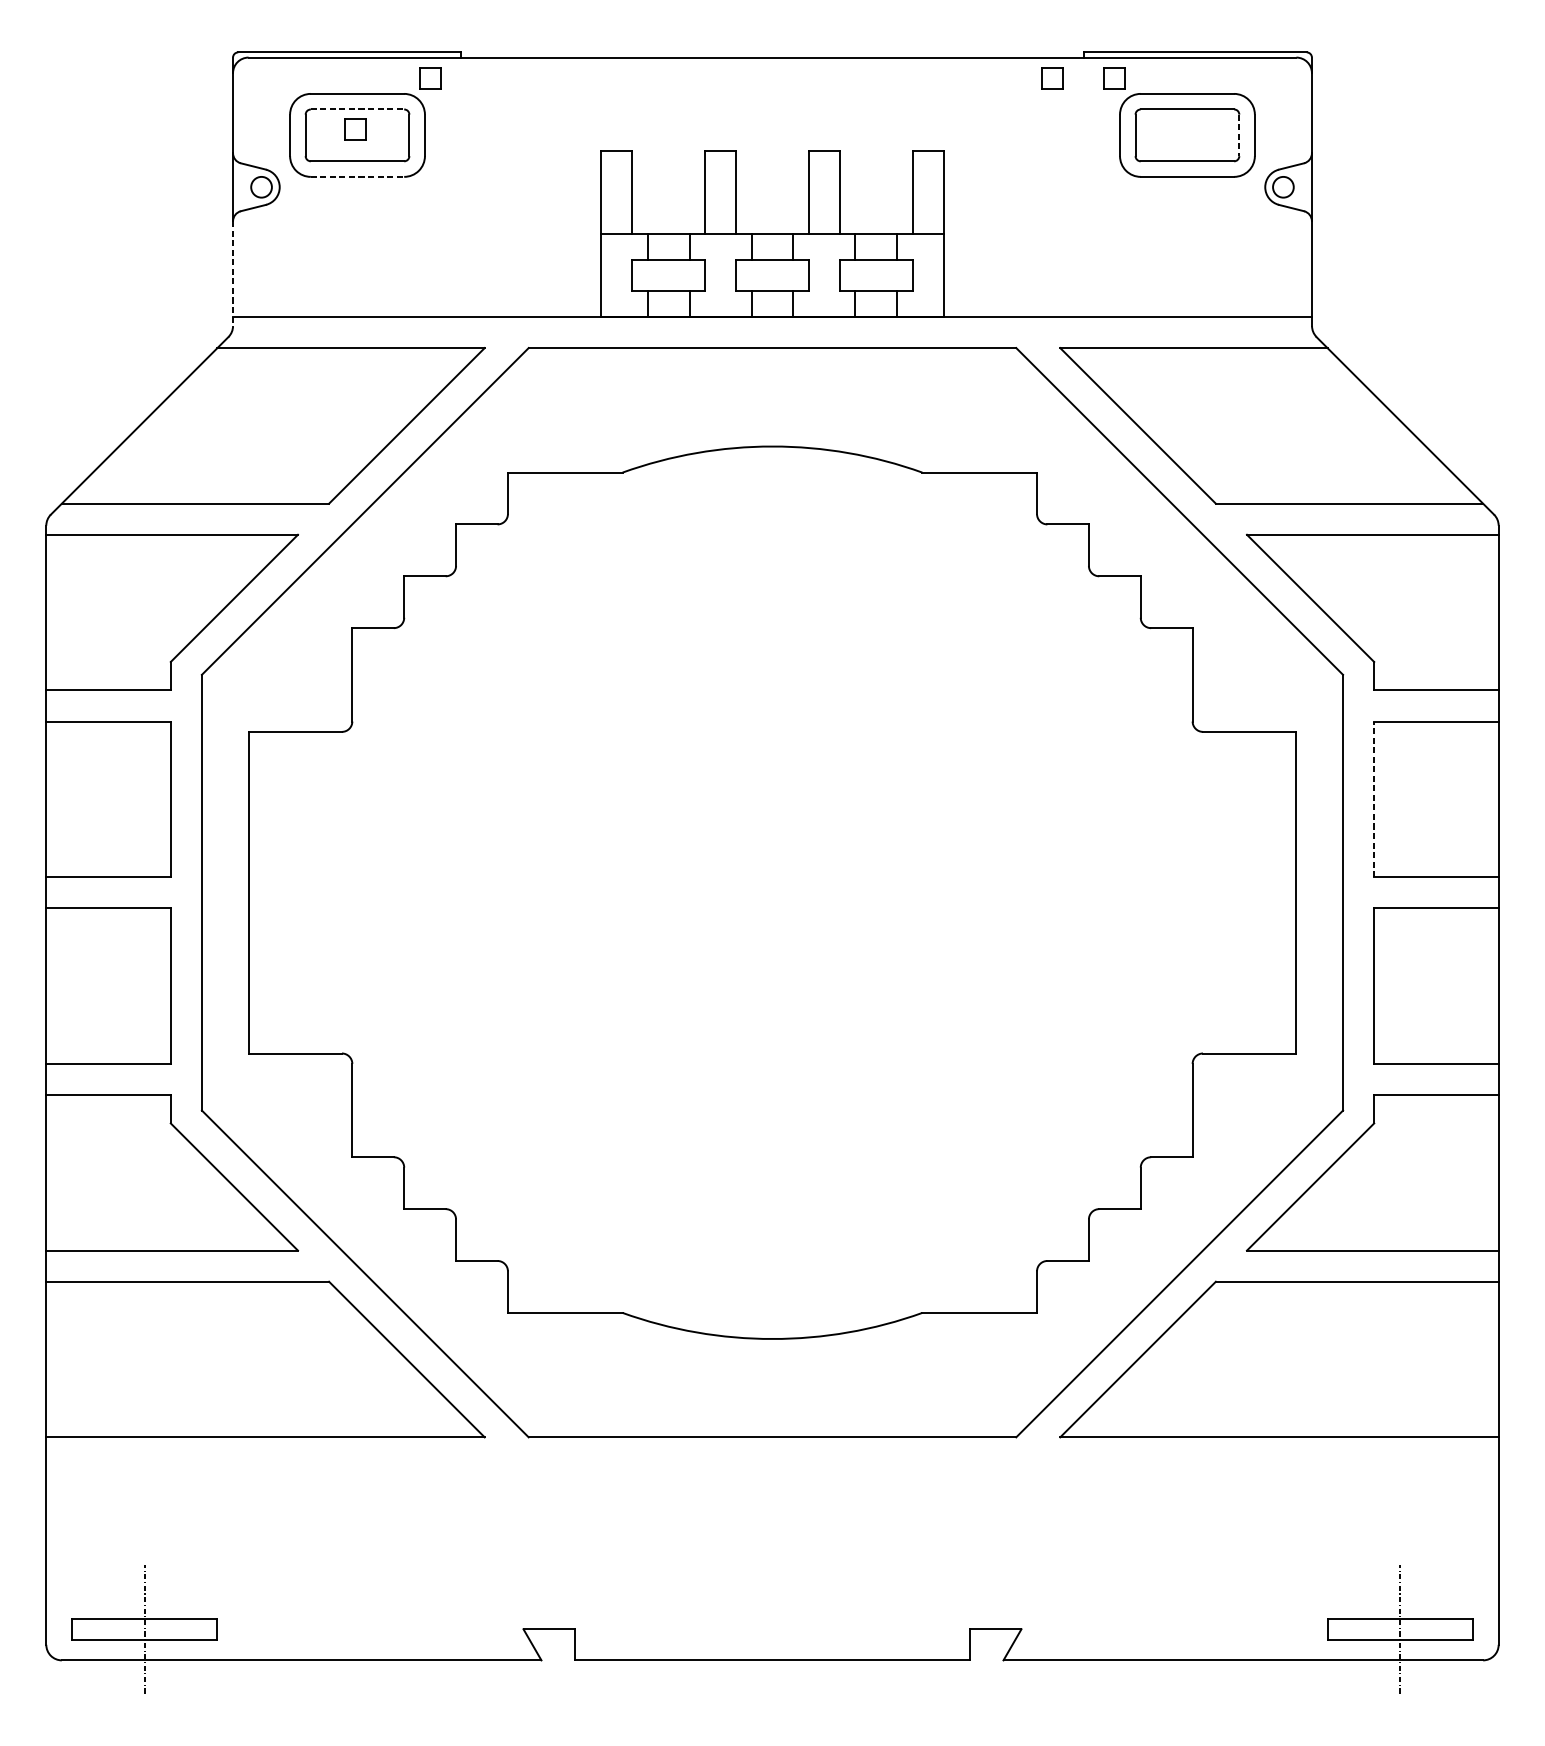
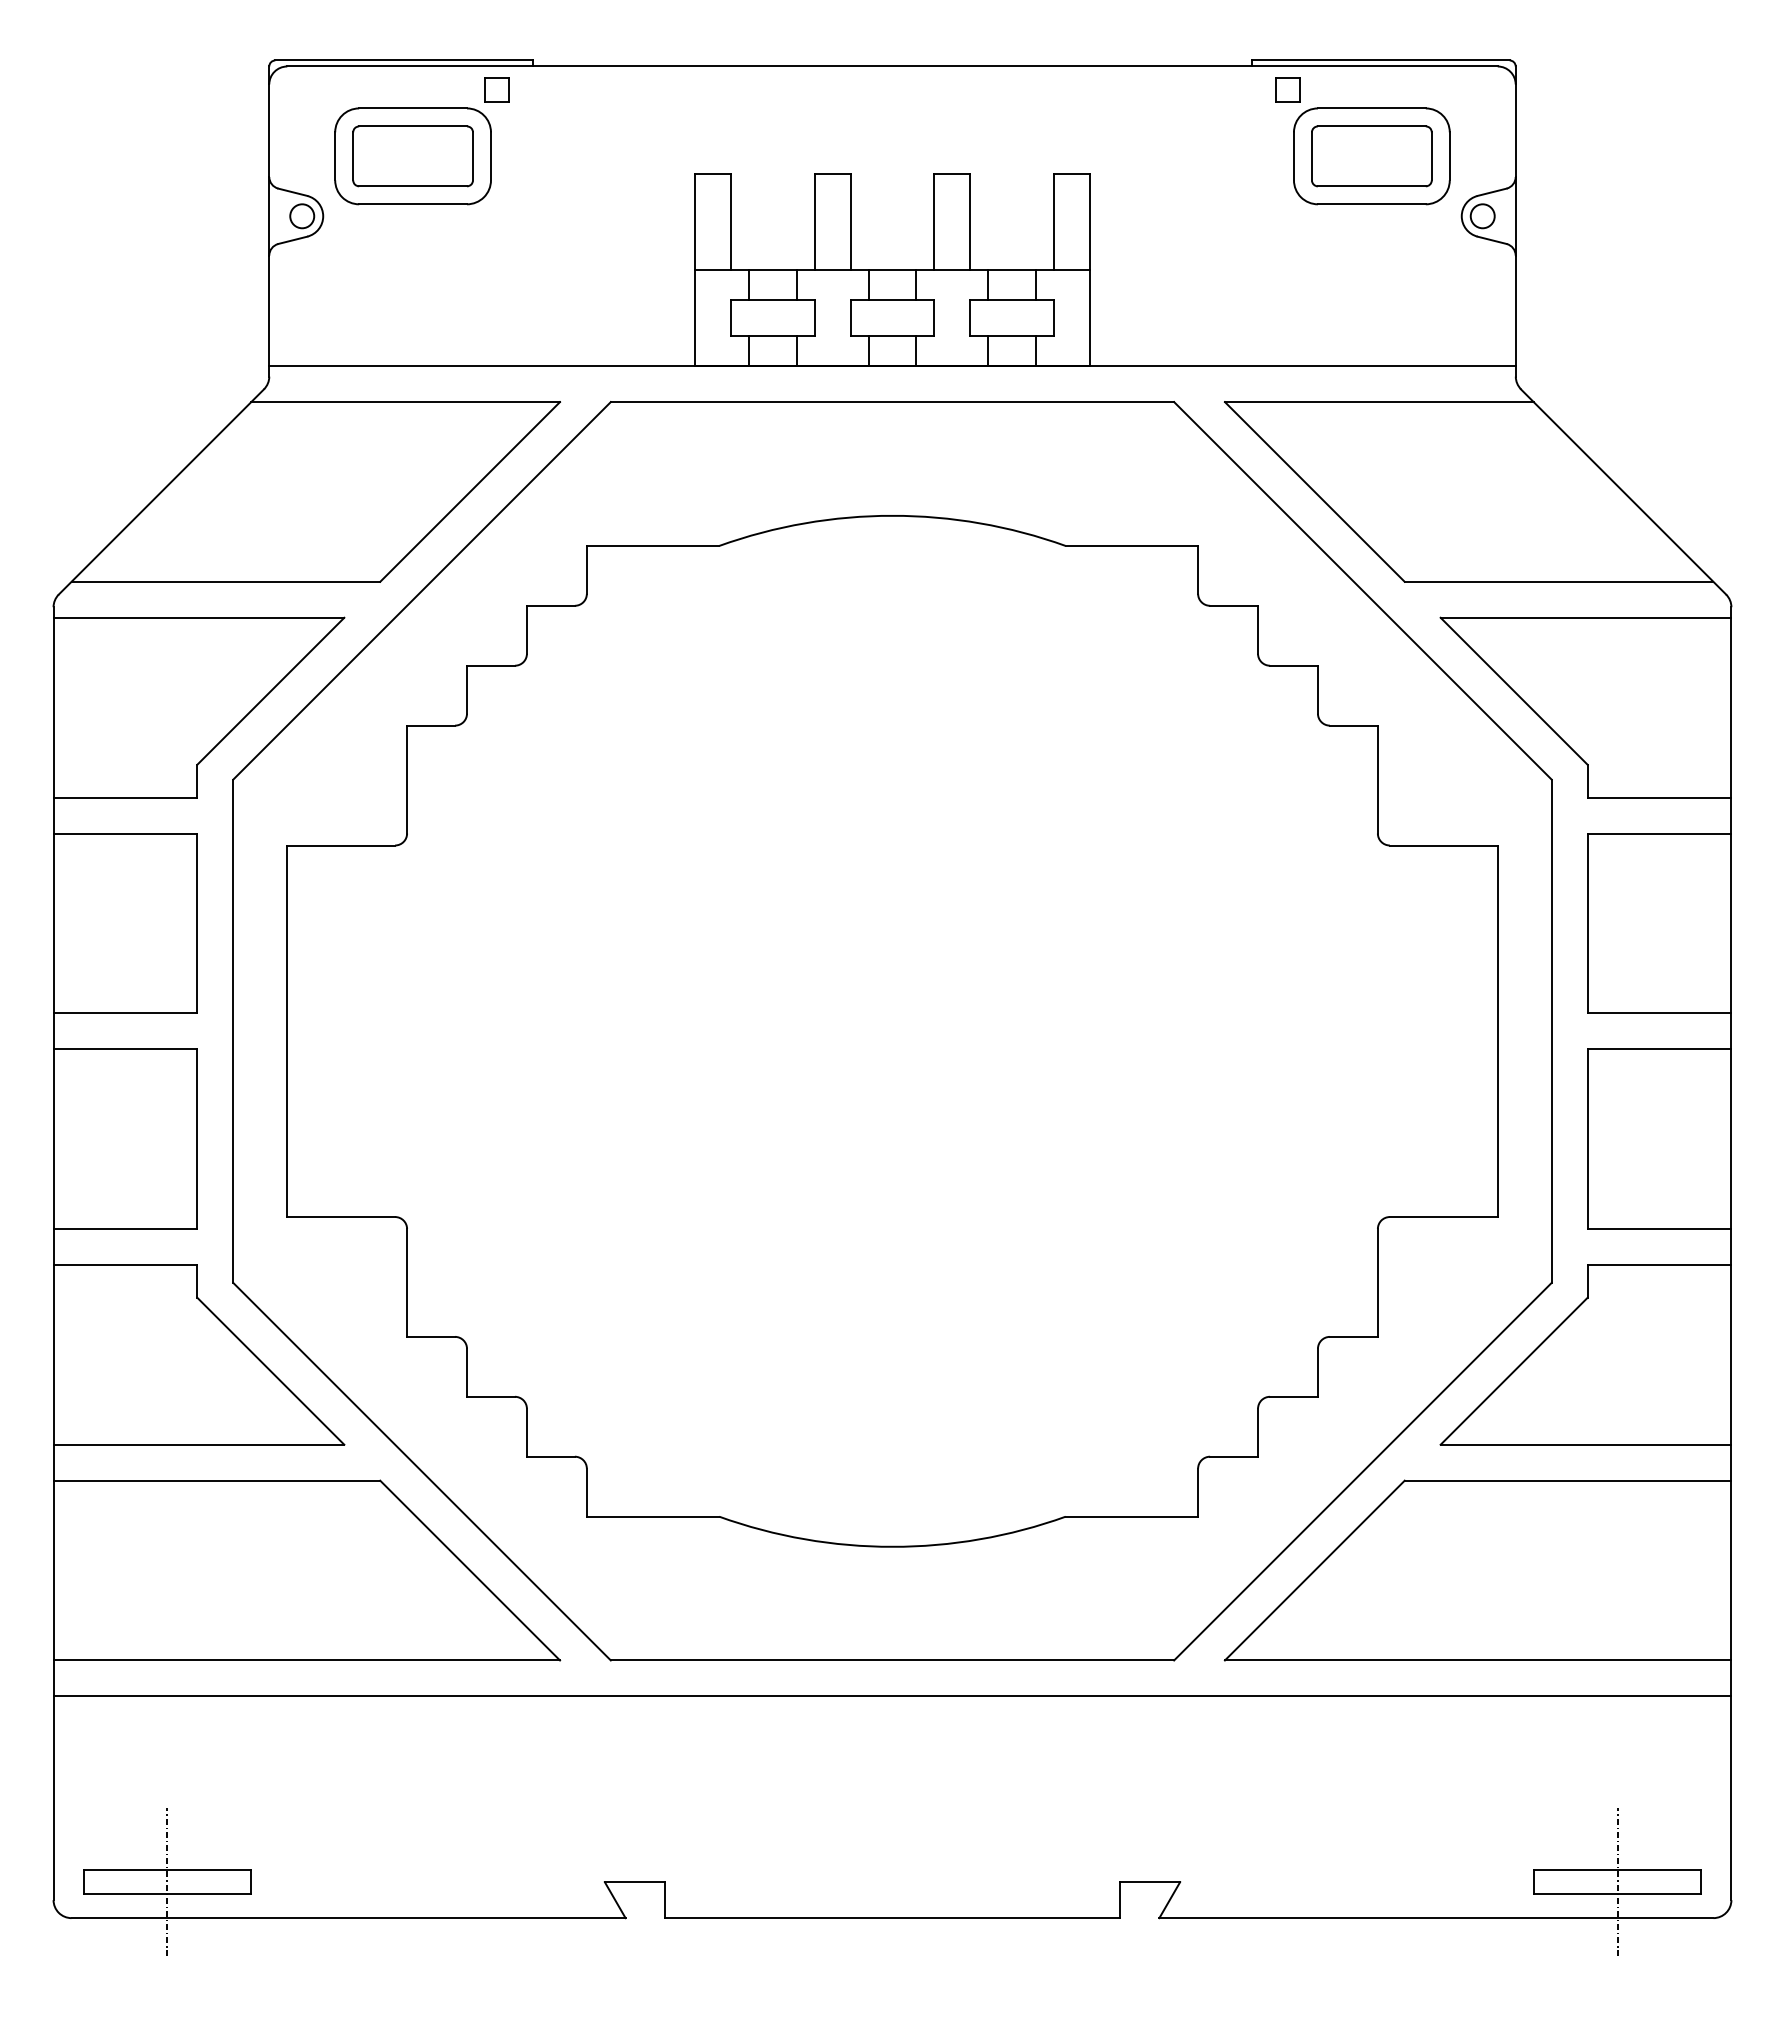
part: (1052, 77) -> (1215, 89), removed
line: (357, 109) -> (413, 126), dashed -> solid
part: (355, 128) -> (410, 148), removed
line: (1239, 135) -> (1431, 156), dashed -> solid
line: (357, 177) -> (413, 204), dashed -> solid
line: (233, 274) -> (269, 316), dashed -> solid
line: (1374, 799) -> (1587, 923), dashed -> solid
line: (772, 1468) -> (892, 1696), added

